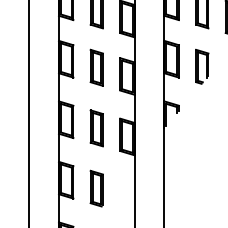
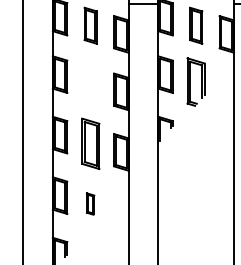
part: (202, 67) -> (196, 82), size x1.4
part: (96, 68) -> (90, 83), removed
part: (96, 128) -> (90, 143), size x1.4
part: (96, 188) -> (90, 203), size x0.6

